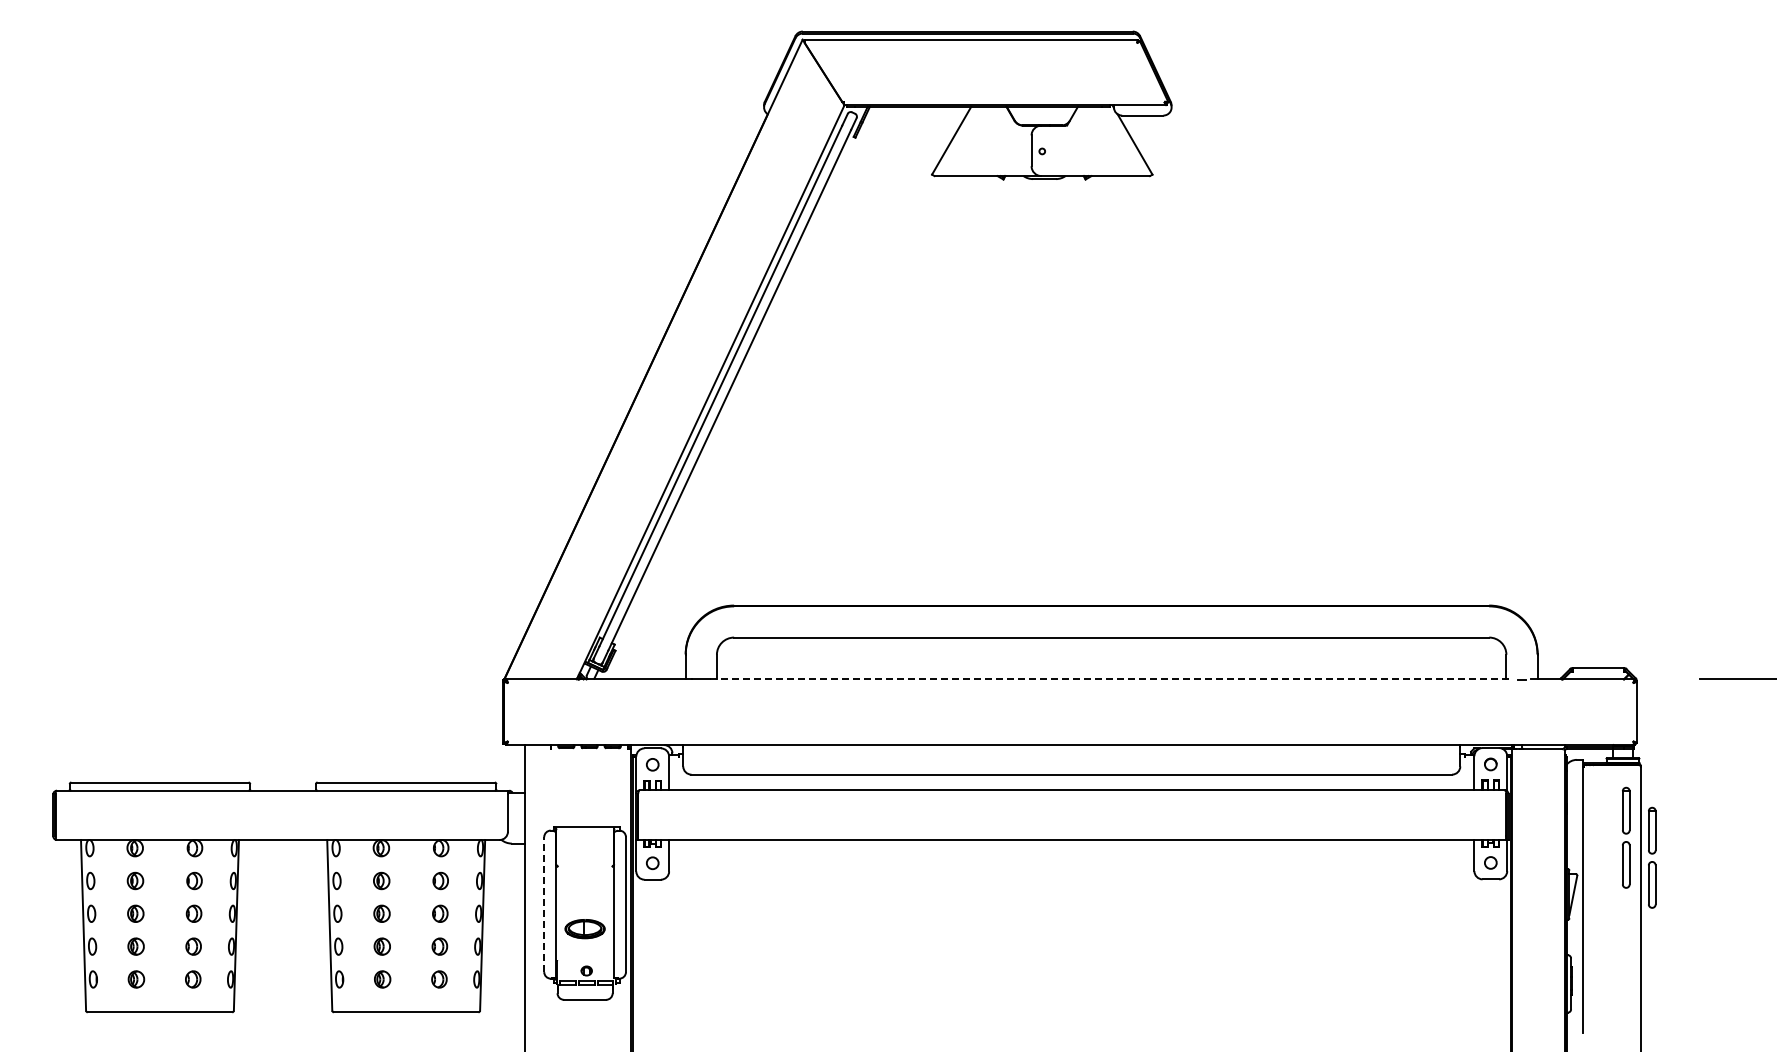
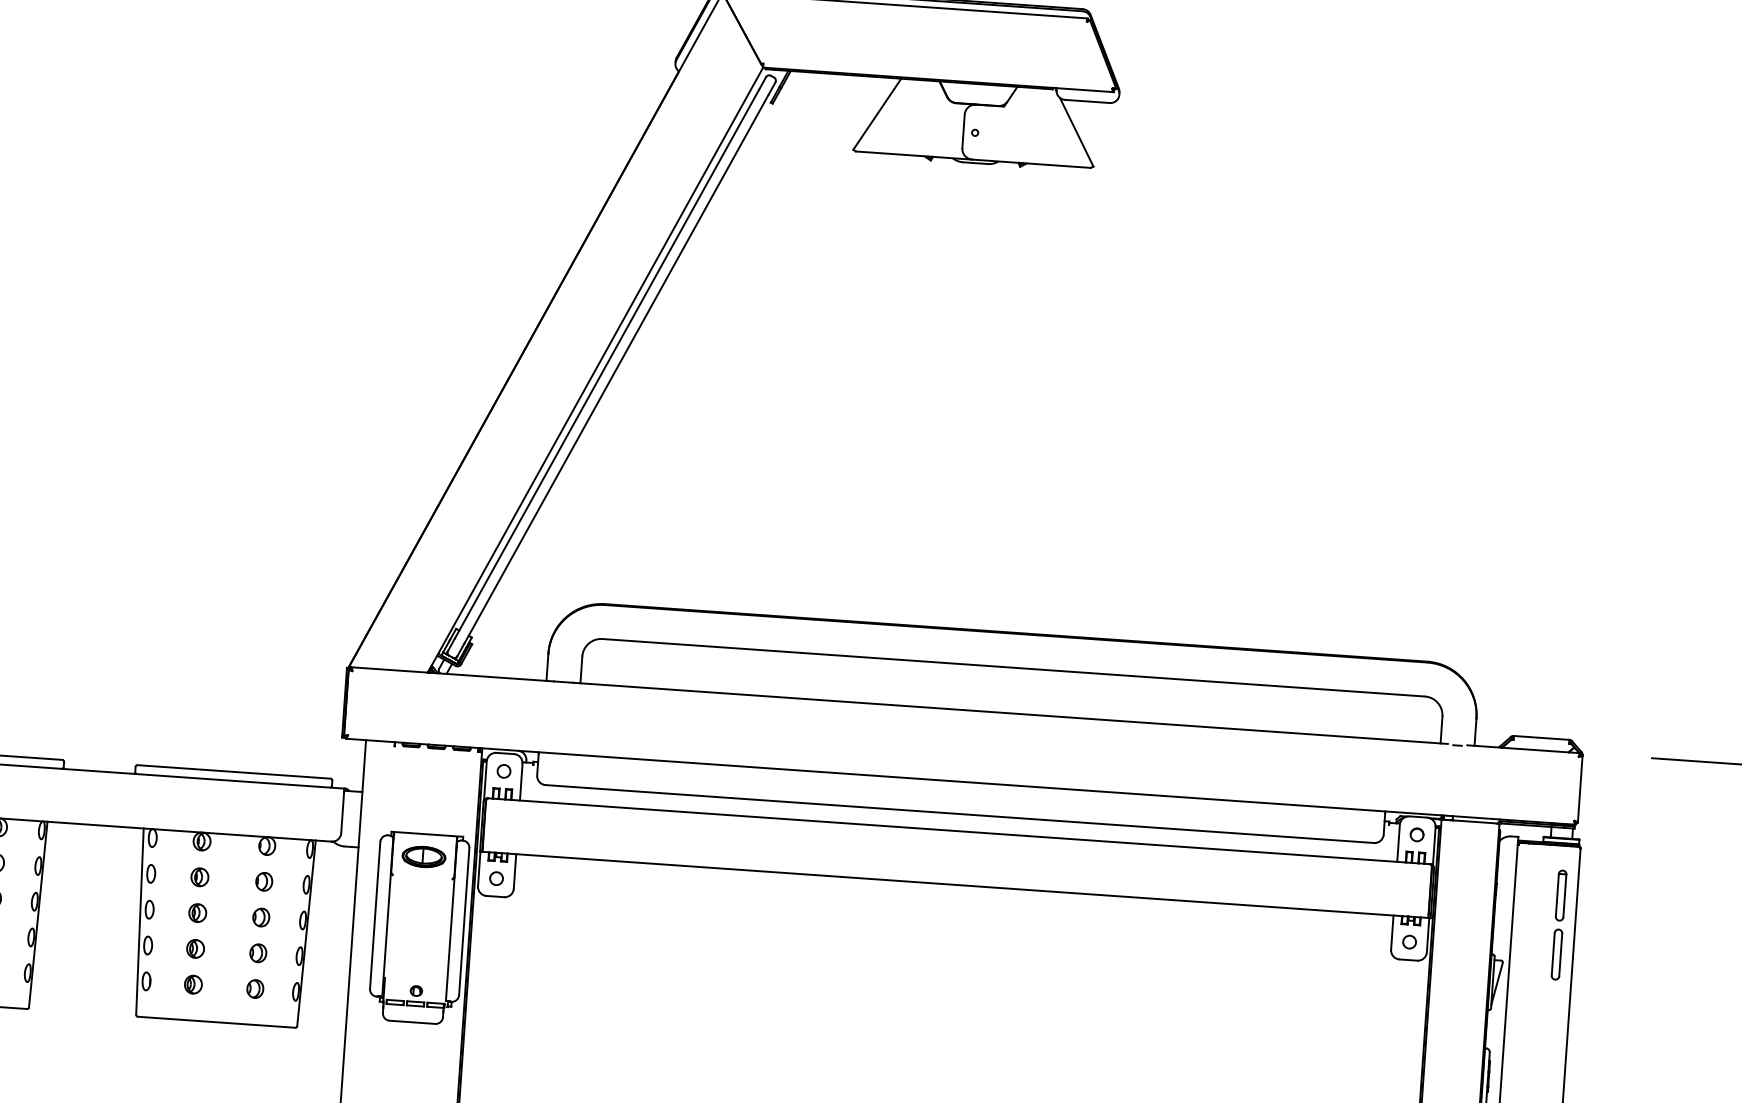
line: (1112, 679) -> (1011, 713), dashed -> solid
part: (1652, 857) -> (1586, 948), removed
line: (544, 904) -> (375, 915), dashed -> solid
part: (584, 929) -> (423, 857), moved

